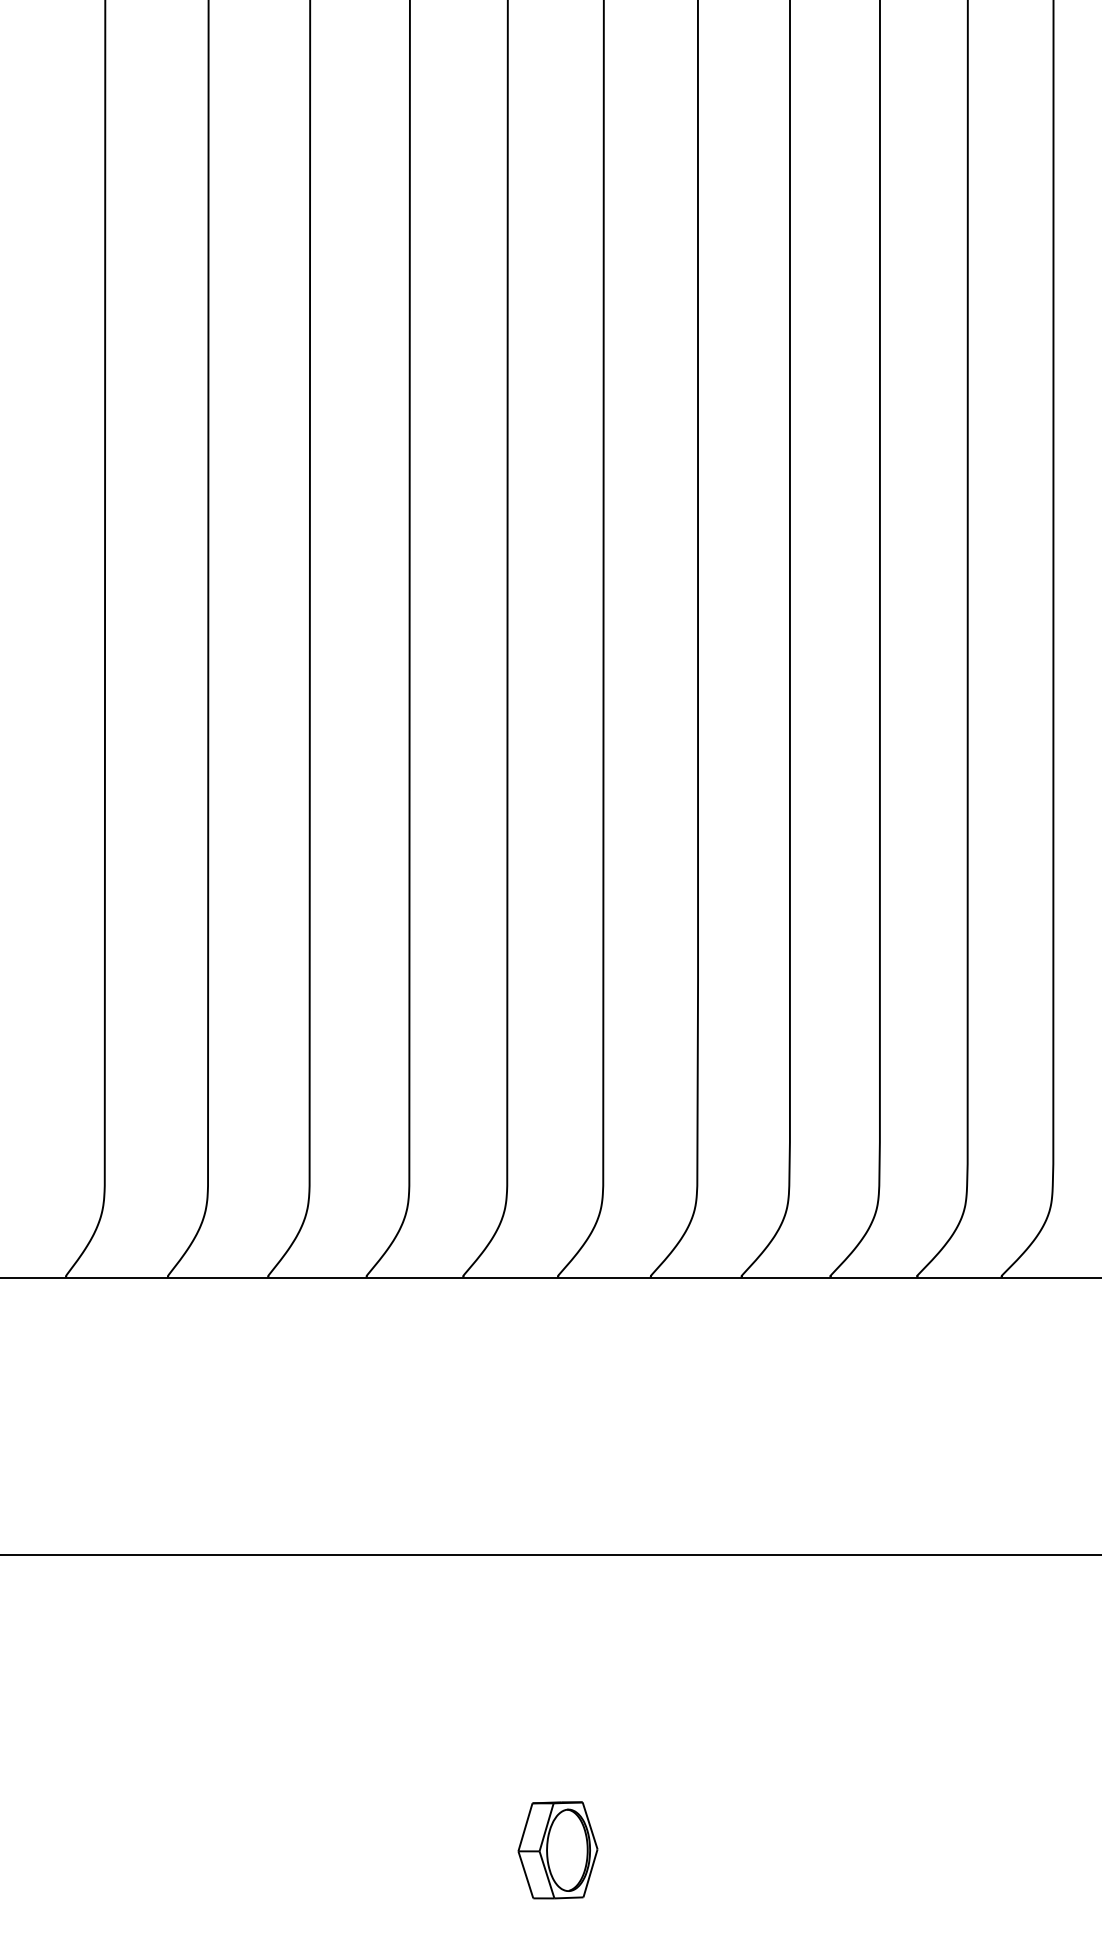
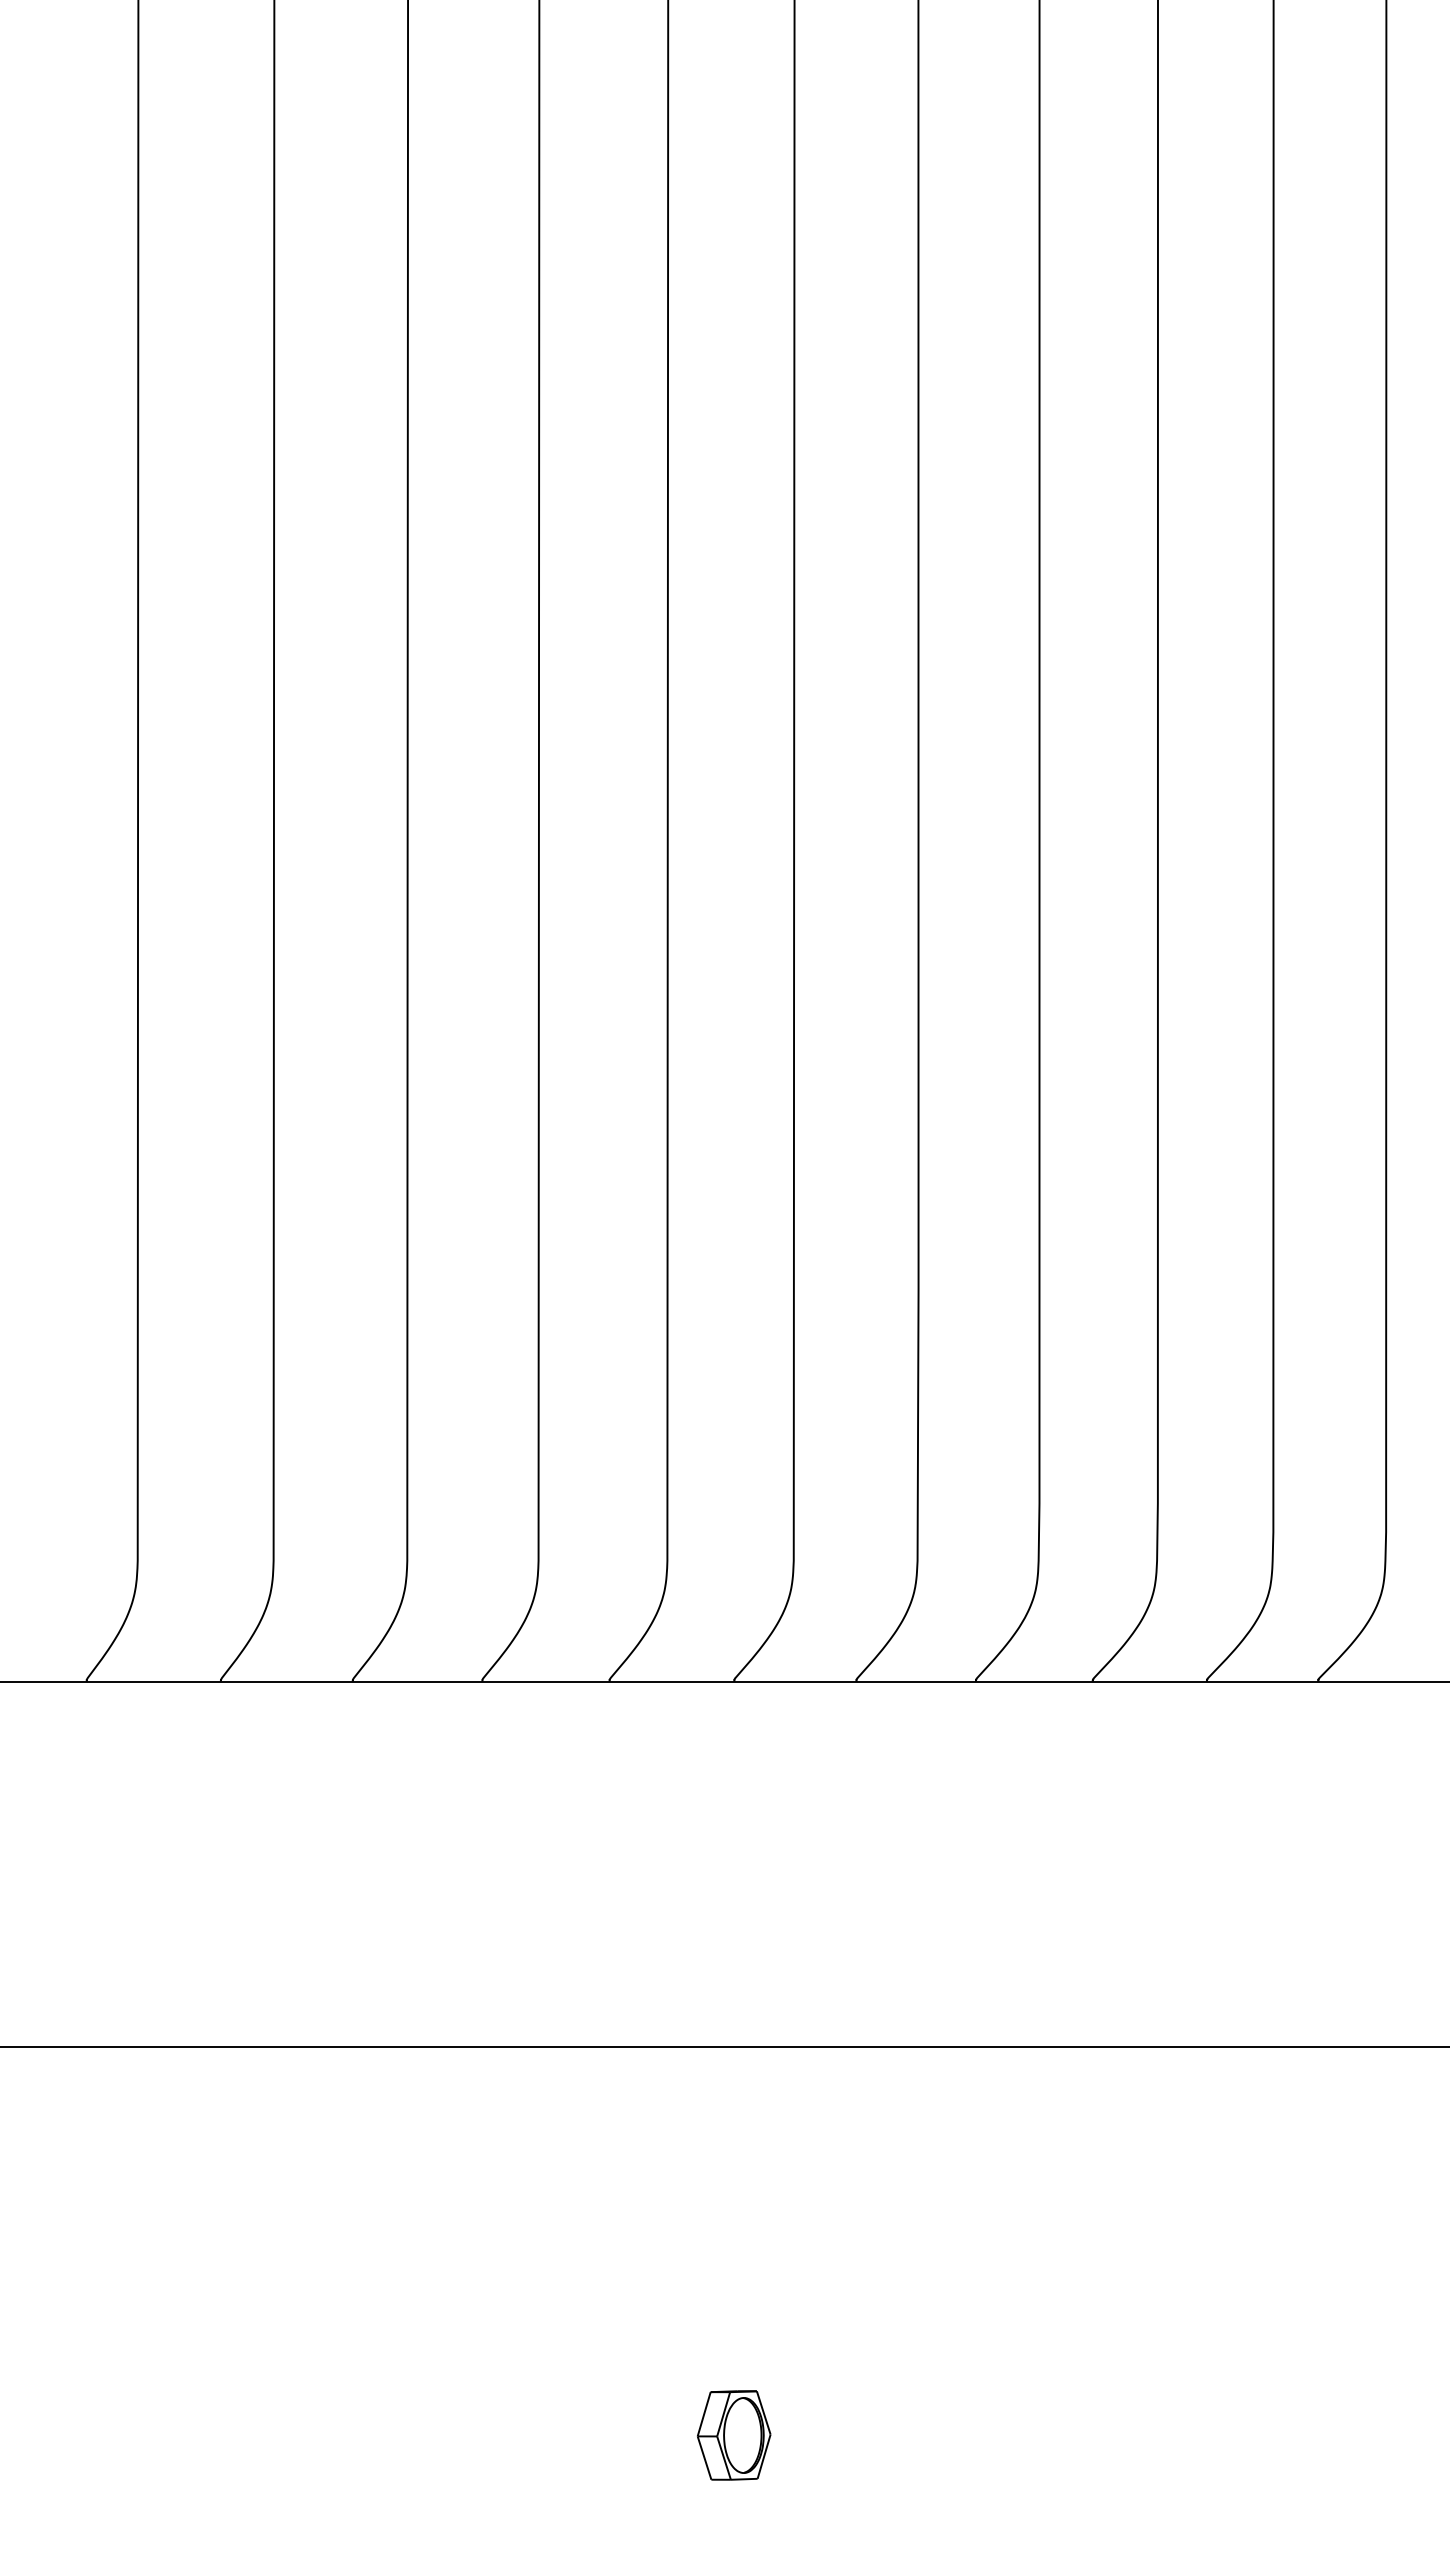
part: (557, 1850) -> (733, 2435), size x0.7

